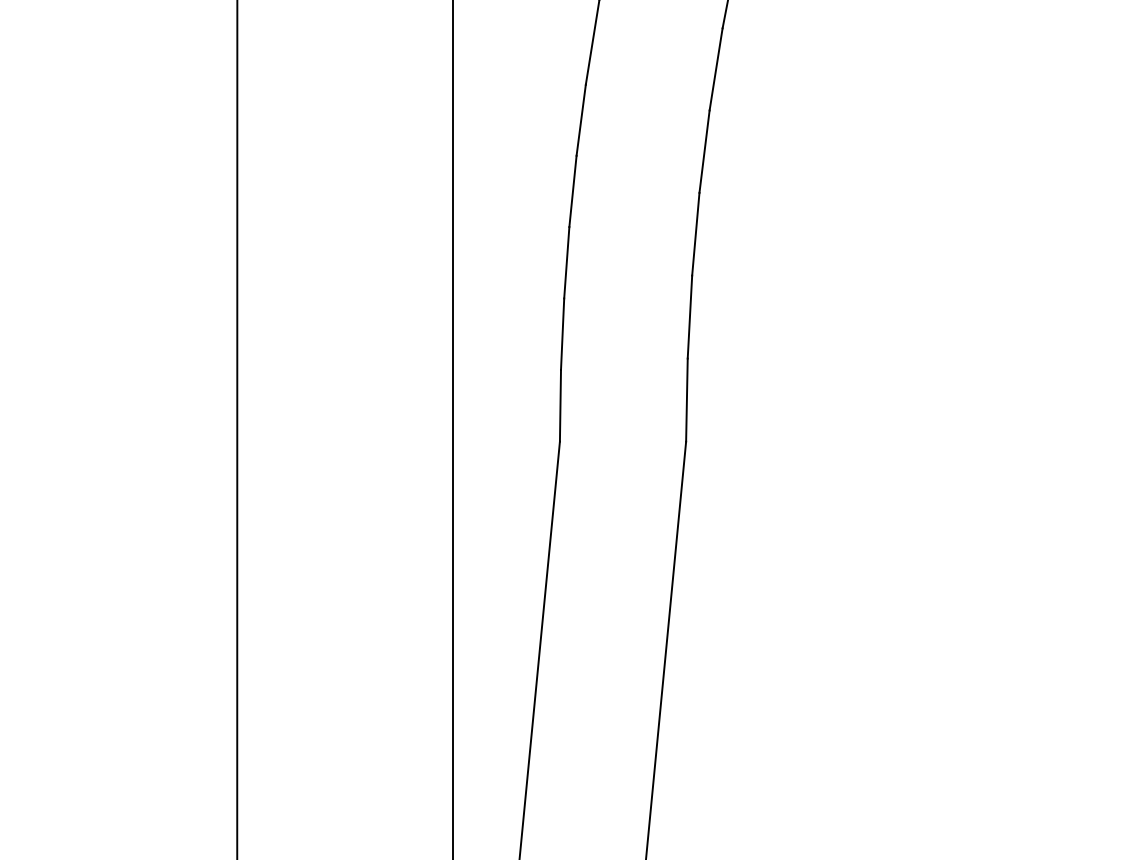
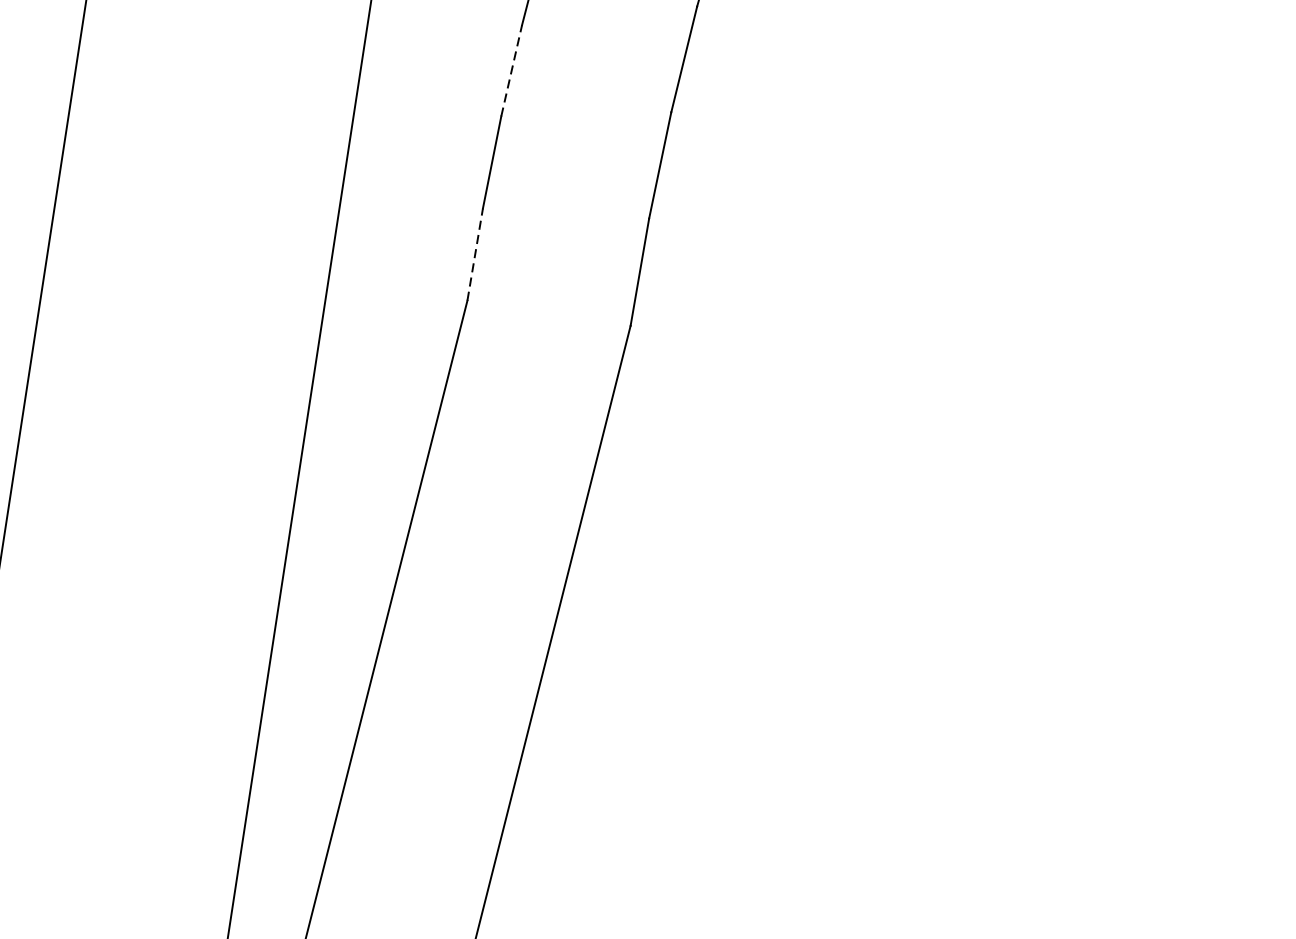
line: (566, 262) -> (511, 70), solid -> dashed
line: (560, 405) -> (475, 254), solid -> dashed

